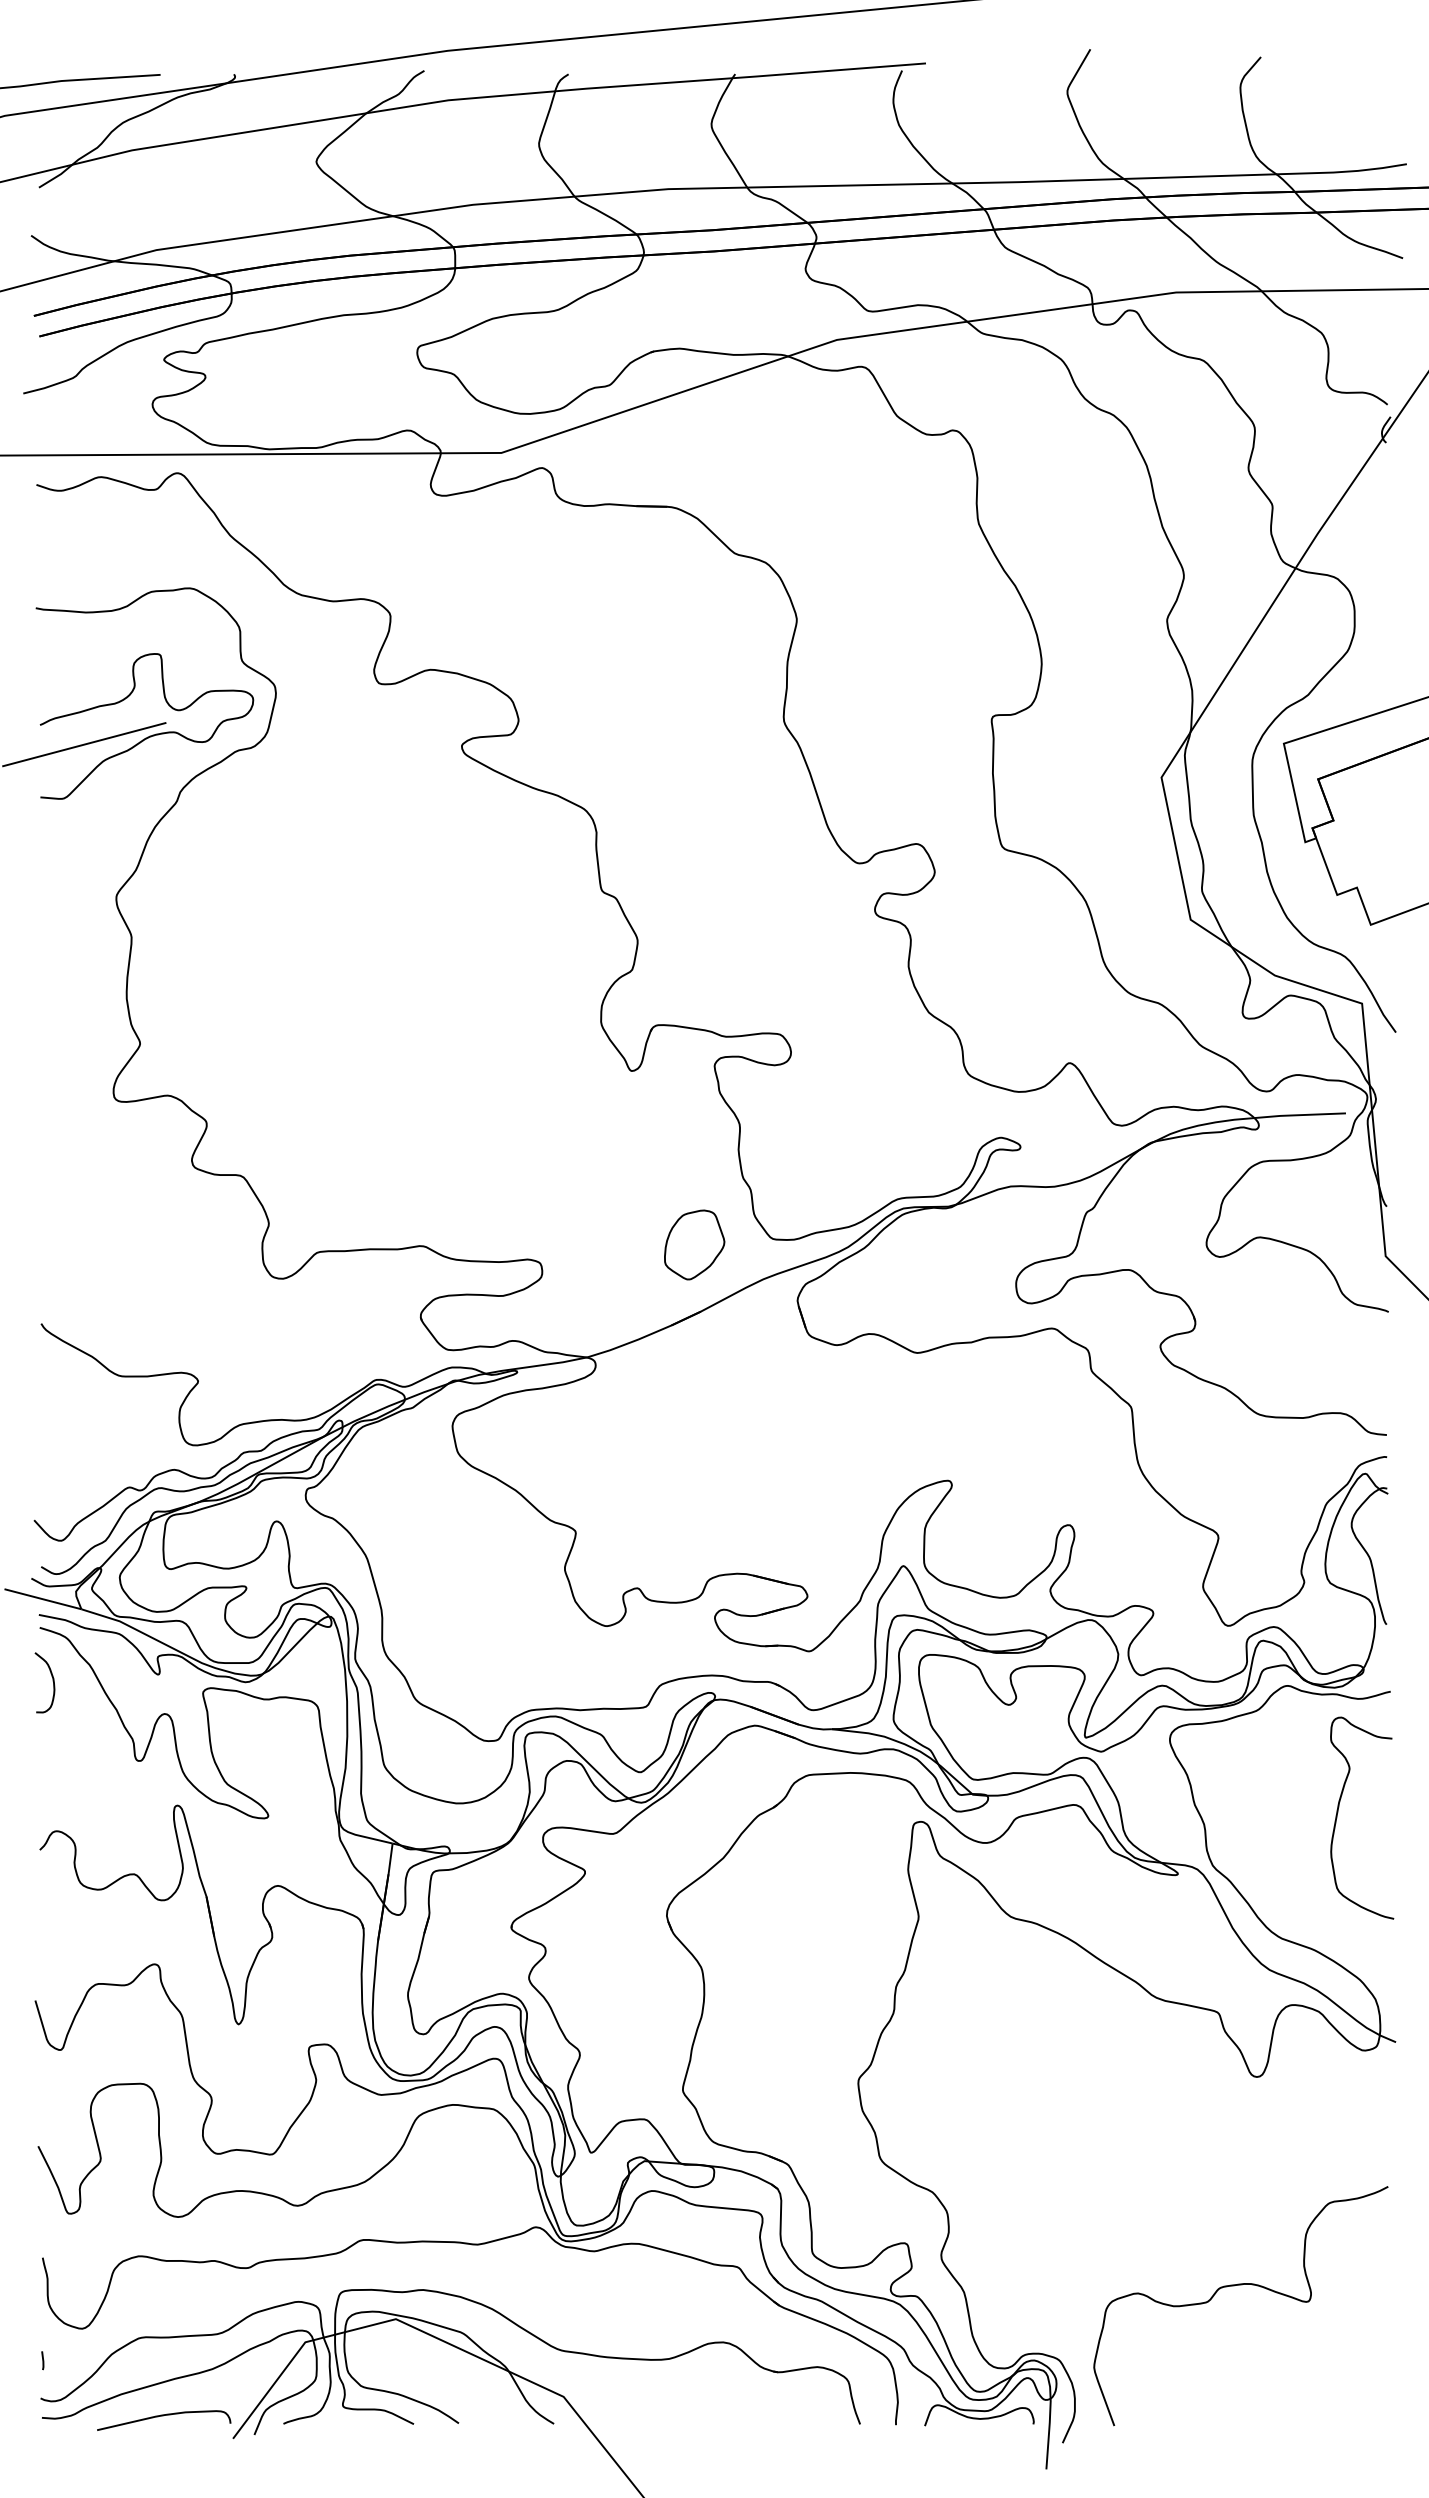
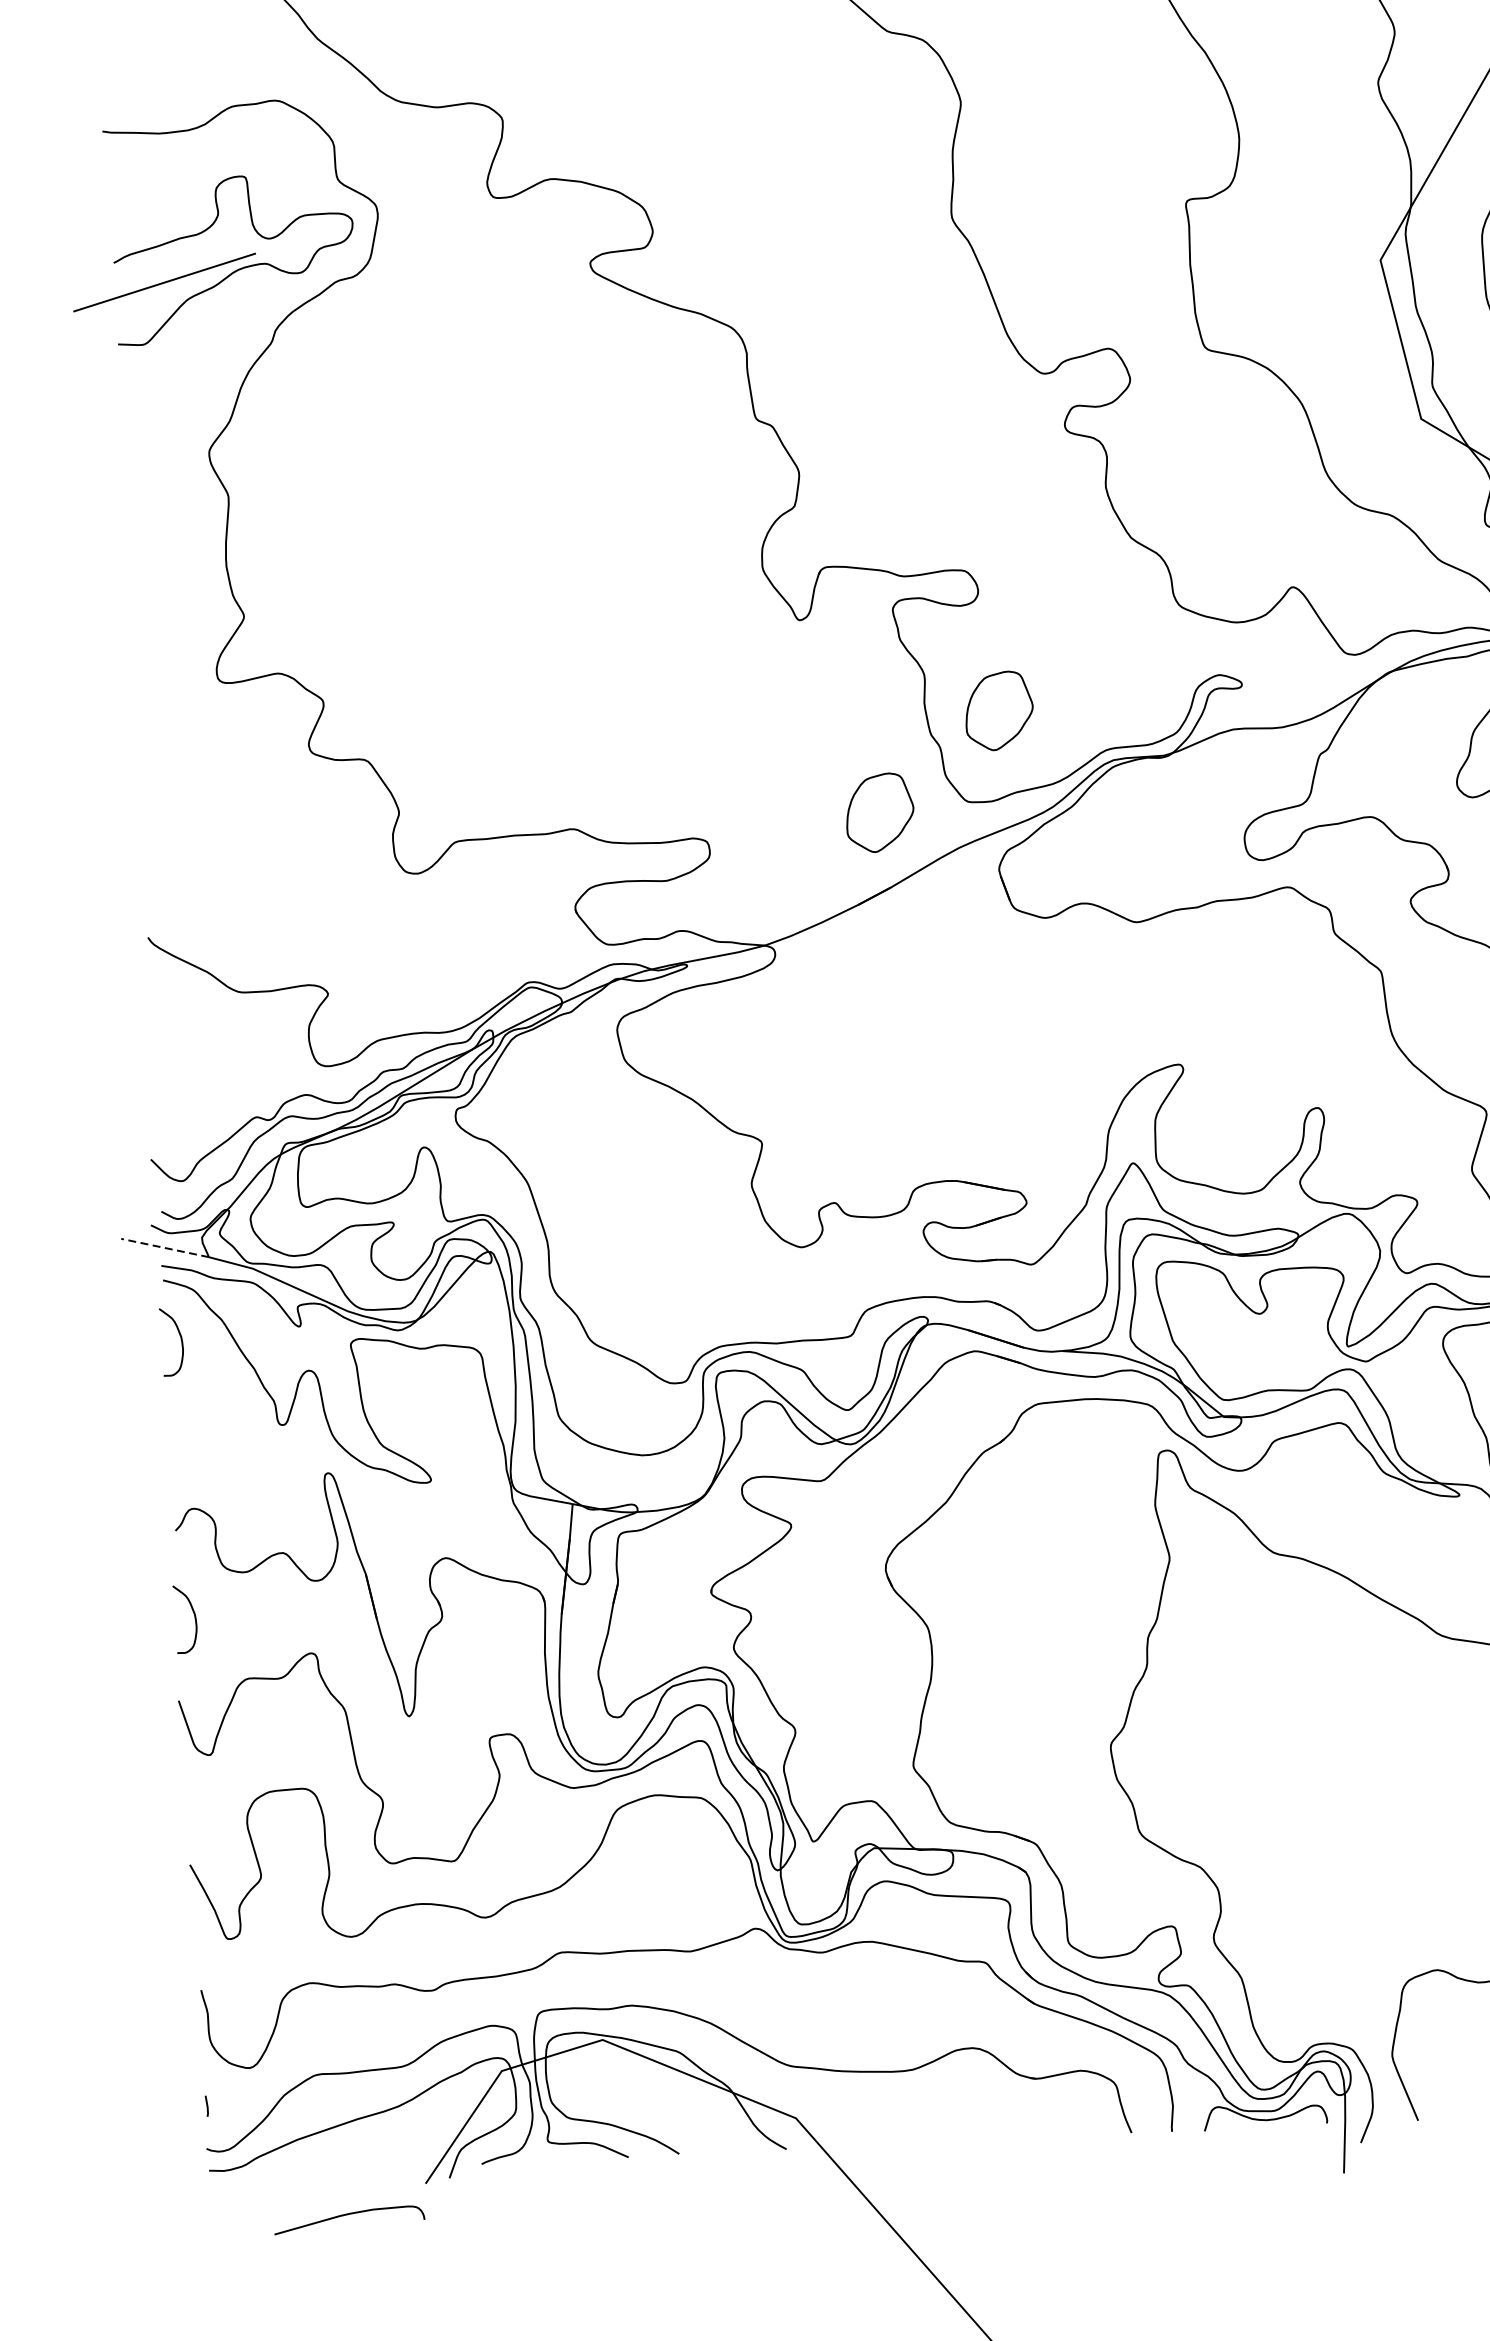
part: (804, 1159) -> (999, 710), added
line: (42, 1599) -> (164, 1248), solid -> dashed
curve: (52, 1927) -> (193, 1617), added
curve: (163, 2416) -> (348, 2215), moved

